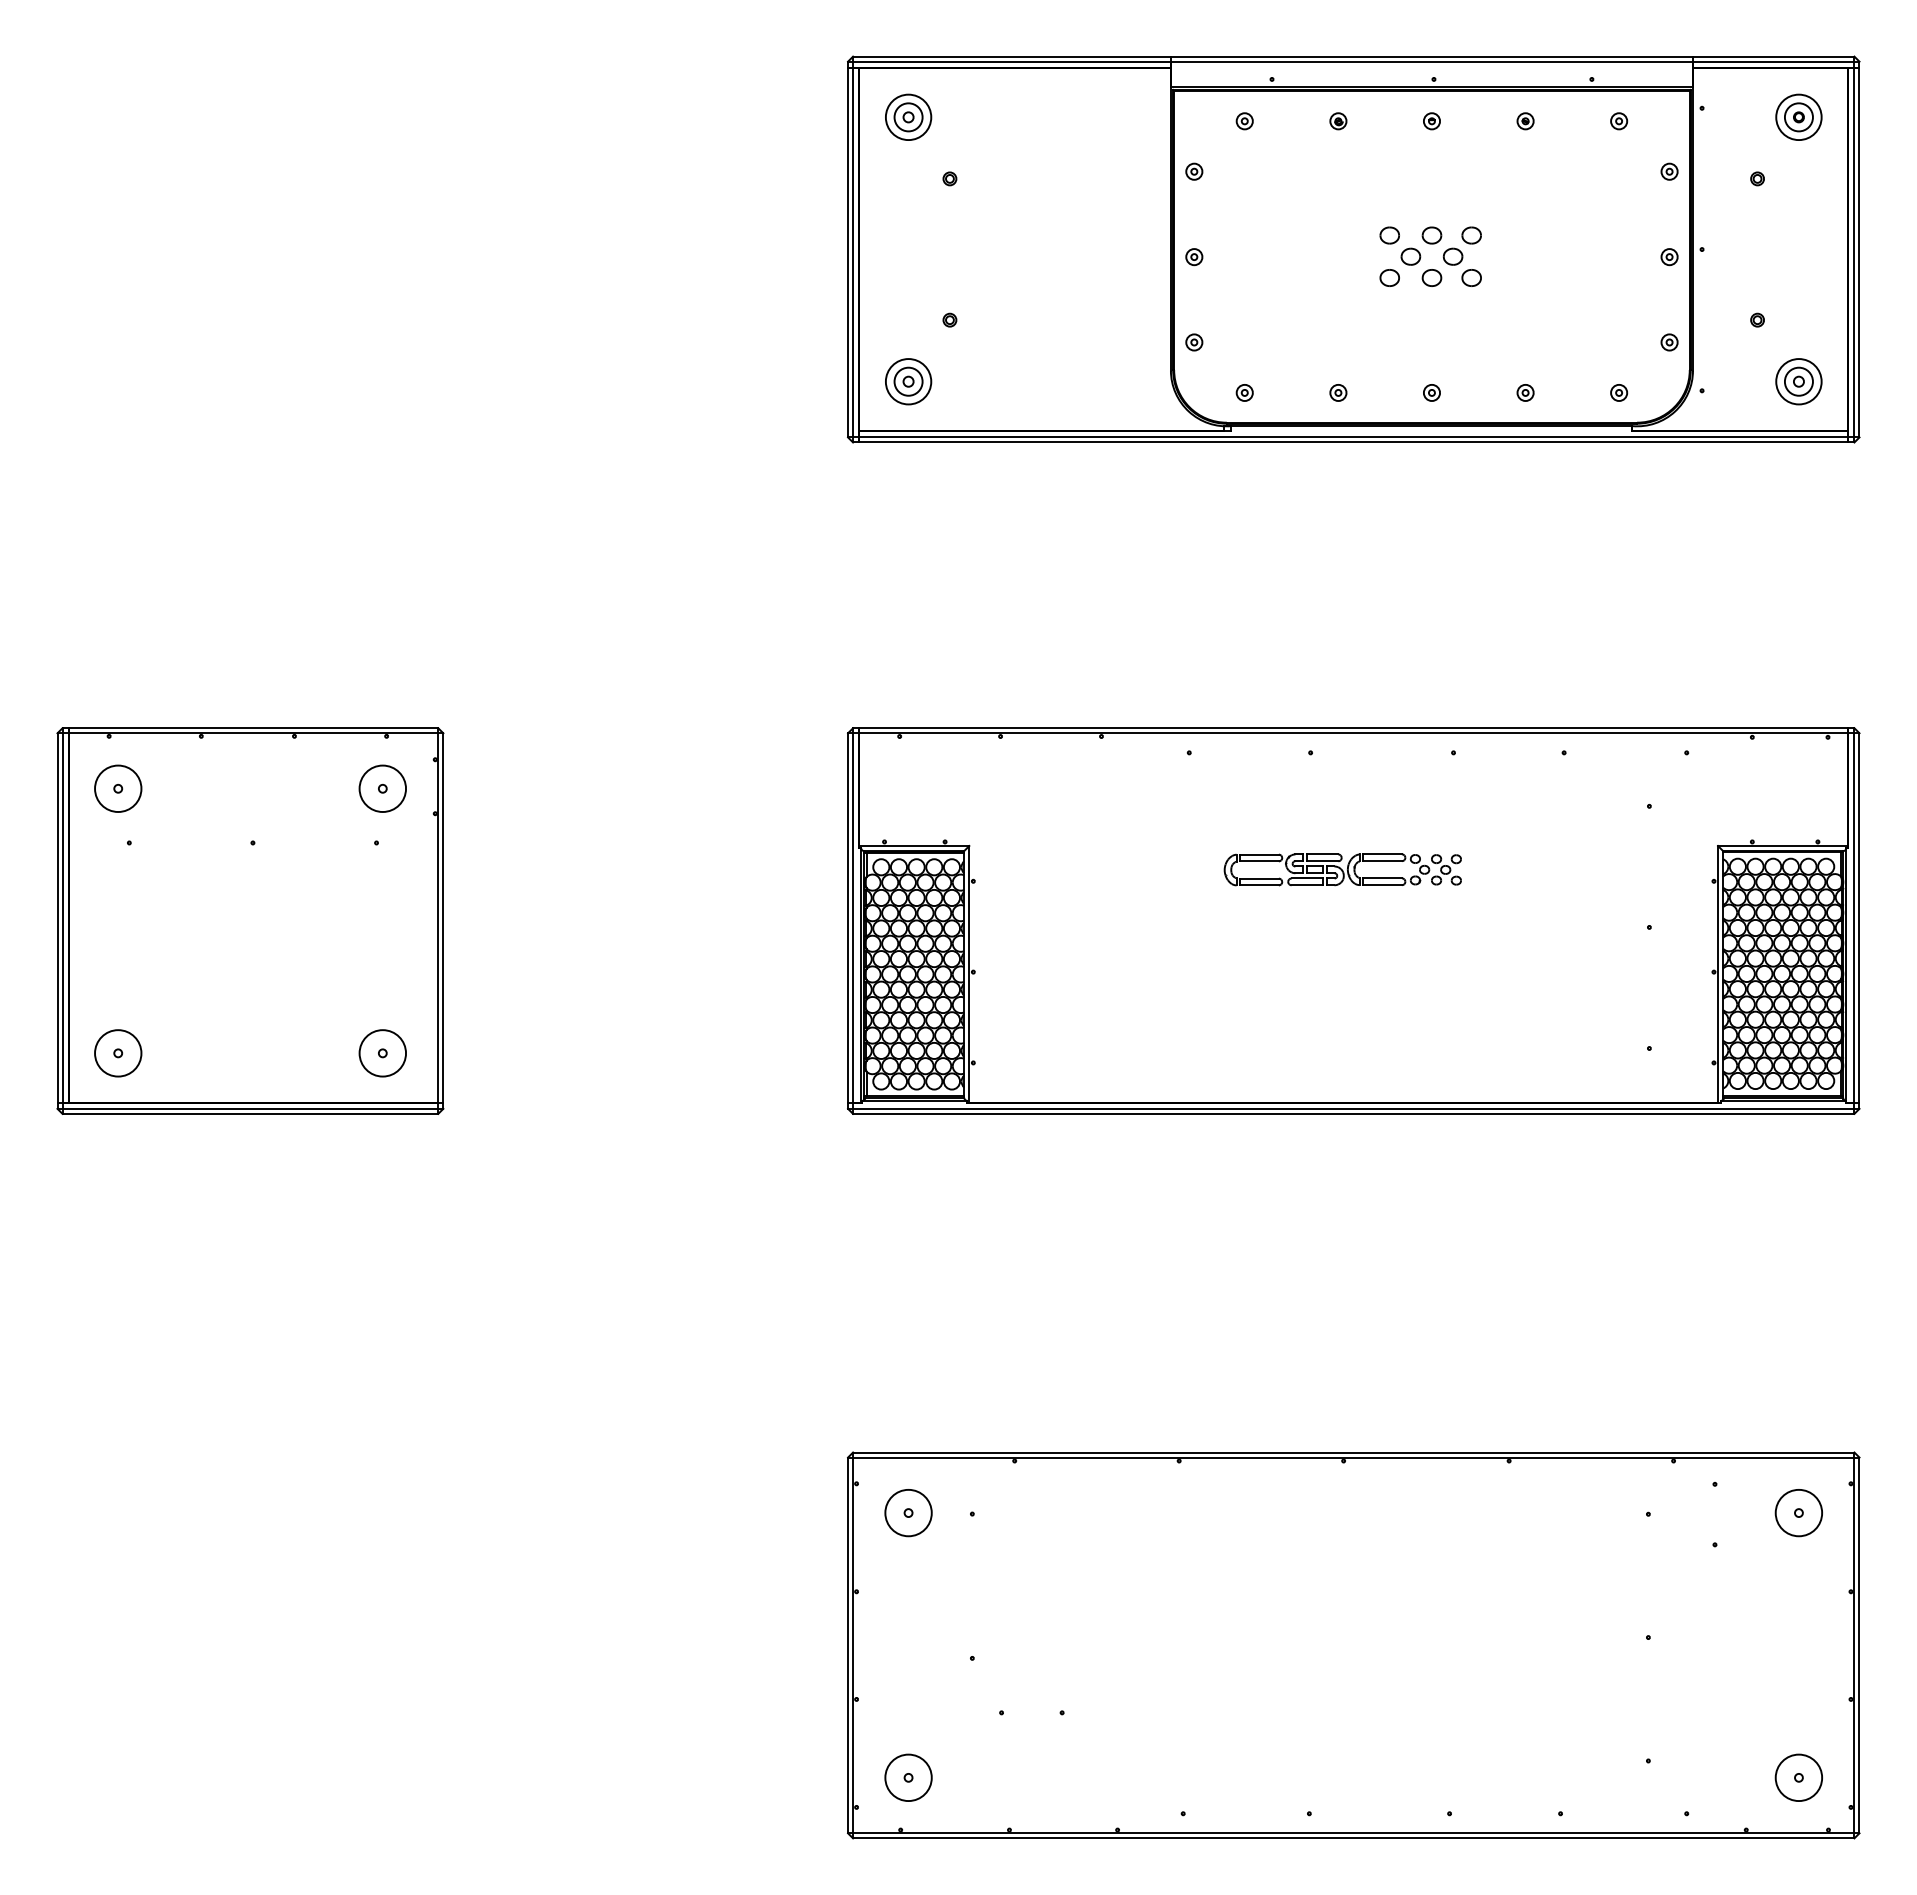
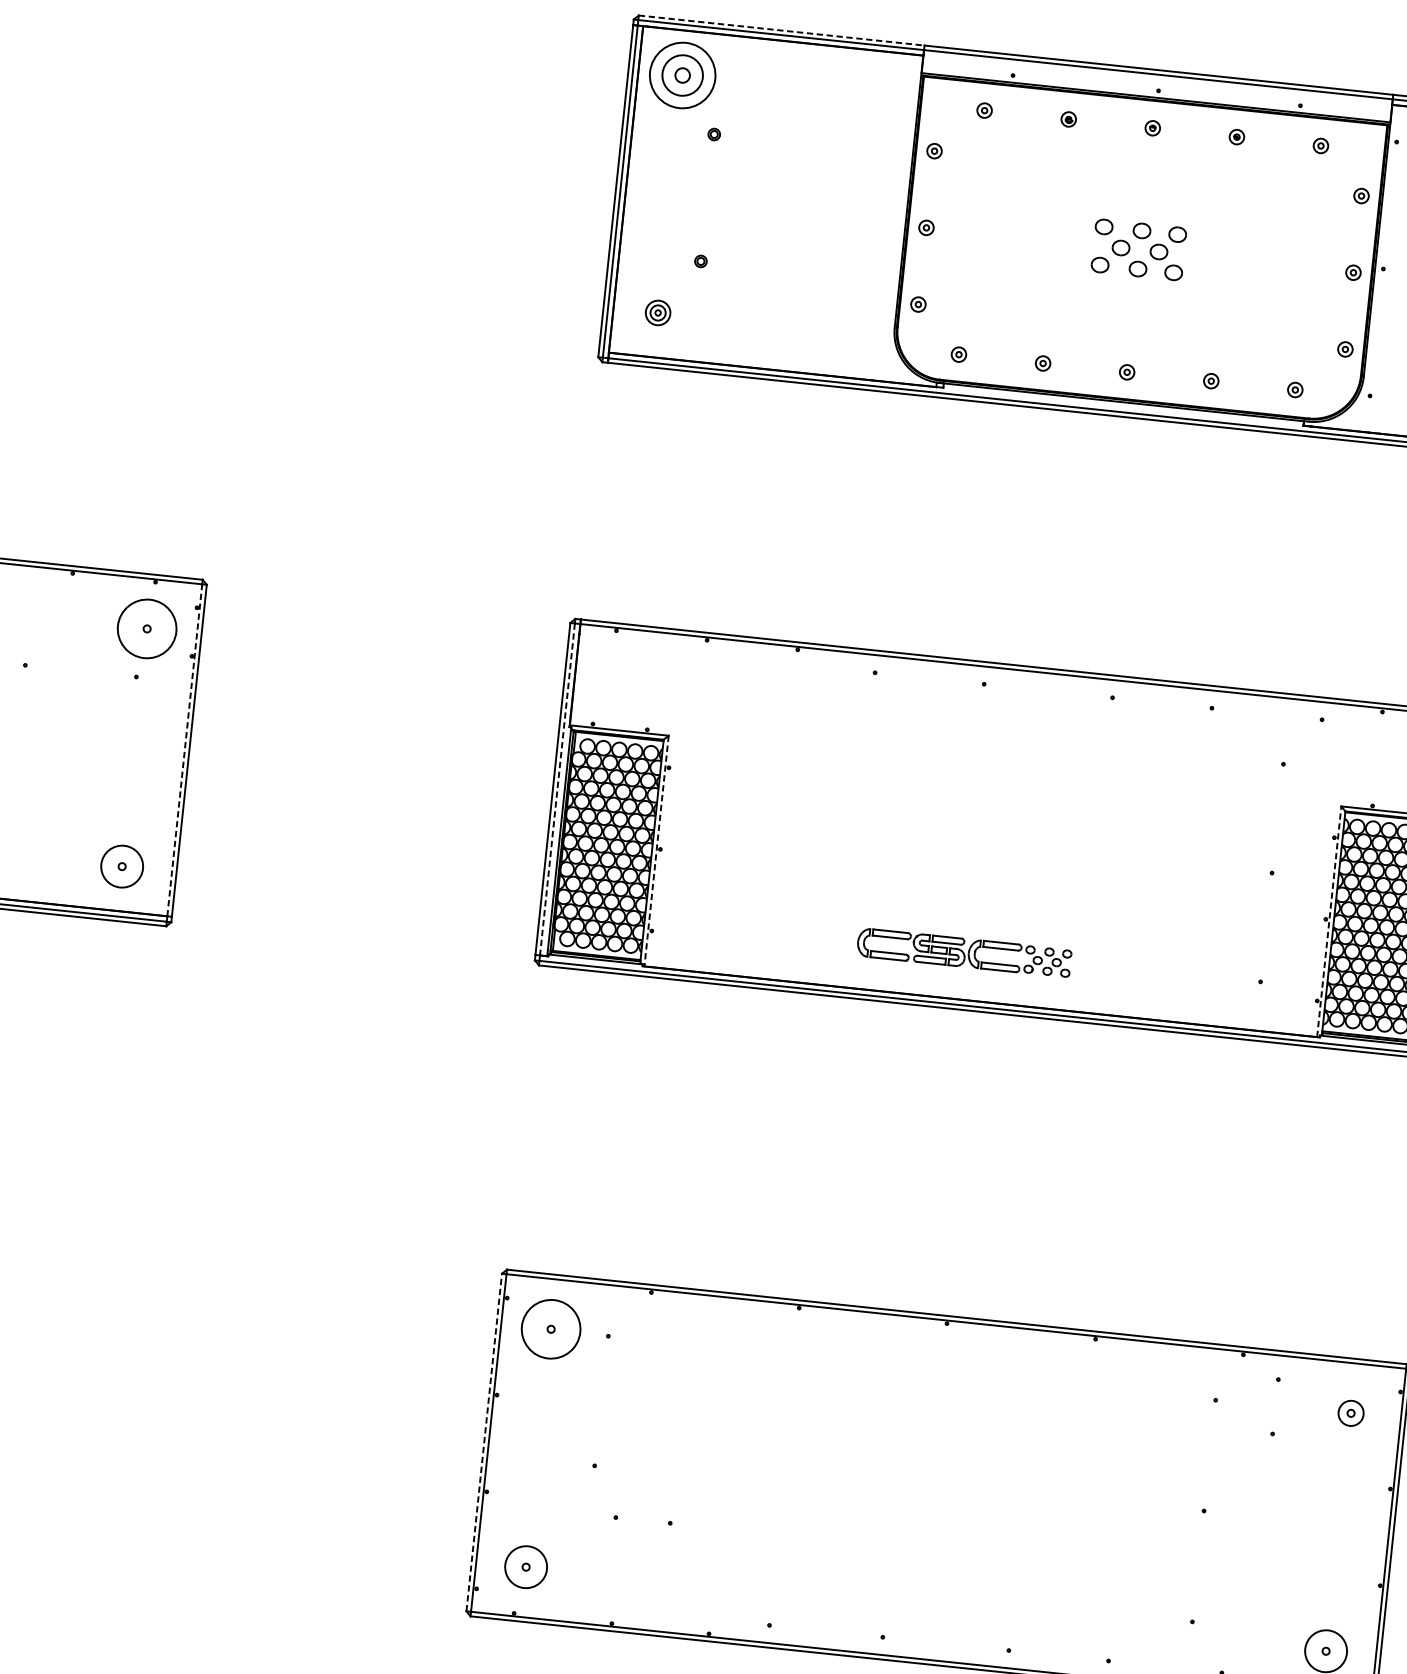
line: (1012, 56) -> (782, 30), solid -> dashed
part: (908, 116) -> (682, 74), size x1.6
part: (908, 381) -> (657, 312), size x0.6
circle: (382, 788) -> (146, 628), size x1.4
part: (1342, 869) -> (964, 952), moved
line: (438, 918) -> (184, 750), solid -> dashed
line: (853, 918) -> (557, 789), solid -> dashed
line: (1718, 973) -> (1329, 921), solid -> dashed
line: (969, 974) -> (656, 851), solid -> dashed
circle: (908, 1512) -> (551, 1328), size x1.4
circle: (1798, 1512) -> (1350, 1412), size x0.6
line: (848, 1645) -> (484, 1442), solid -> dashed

